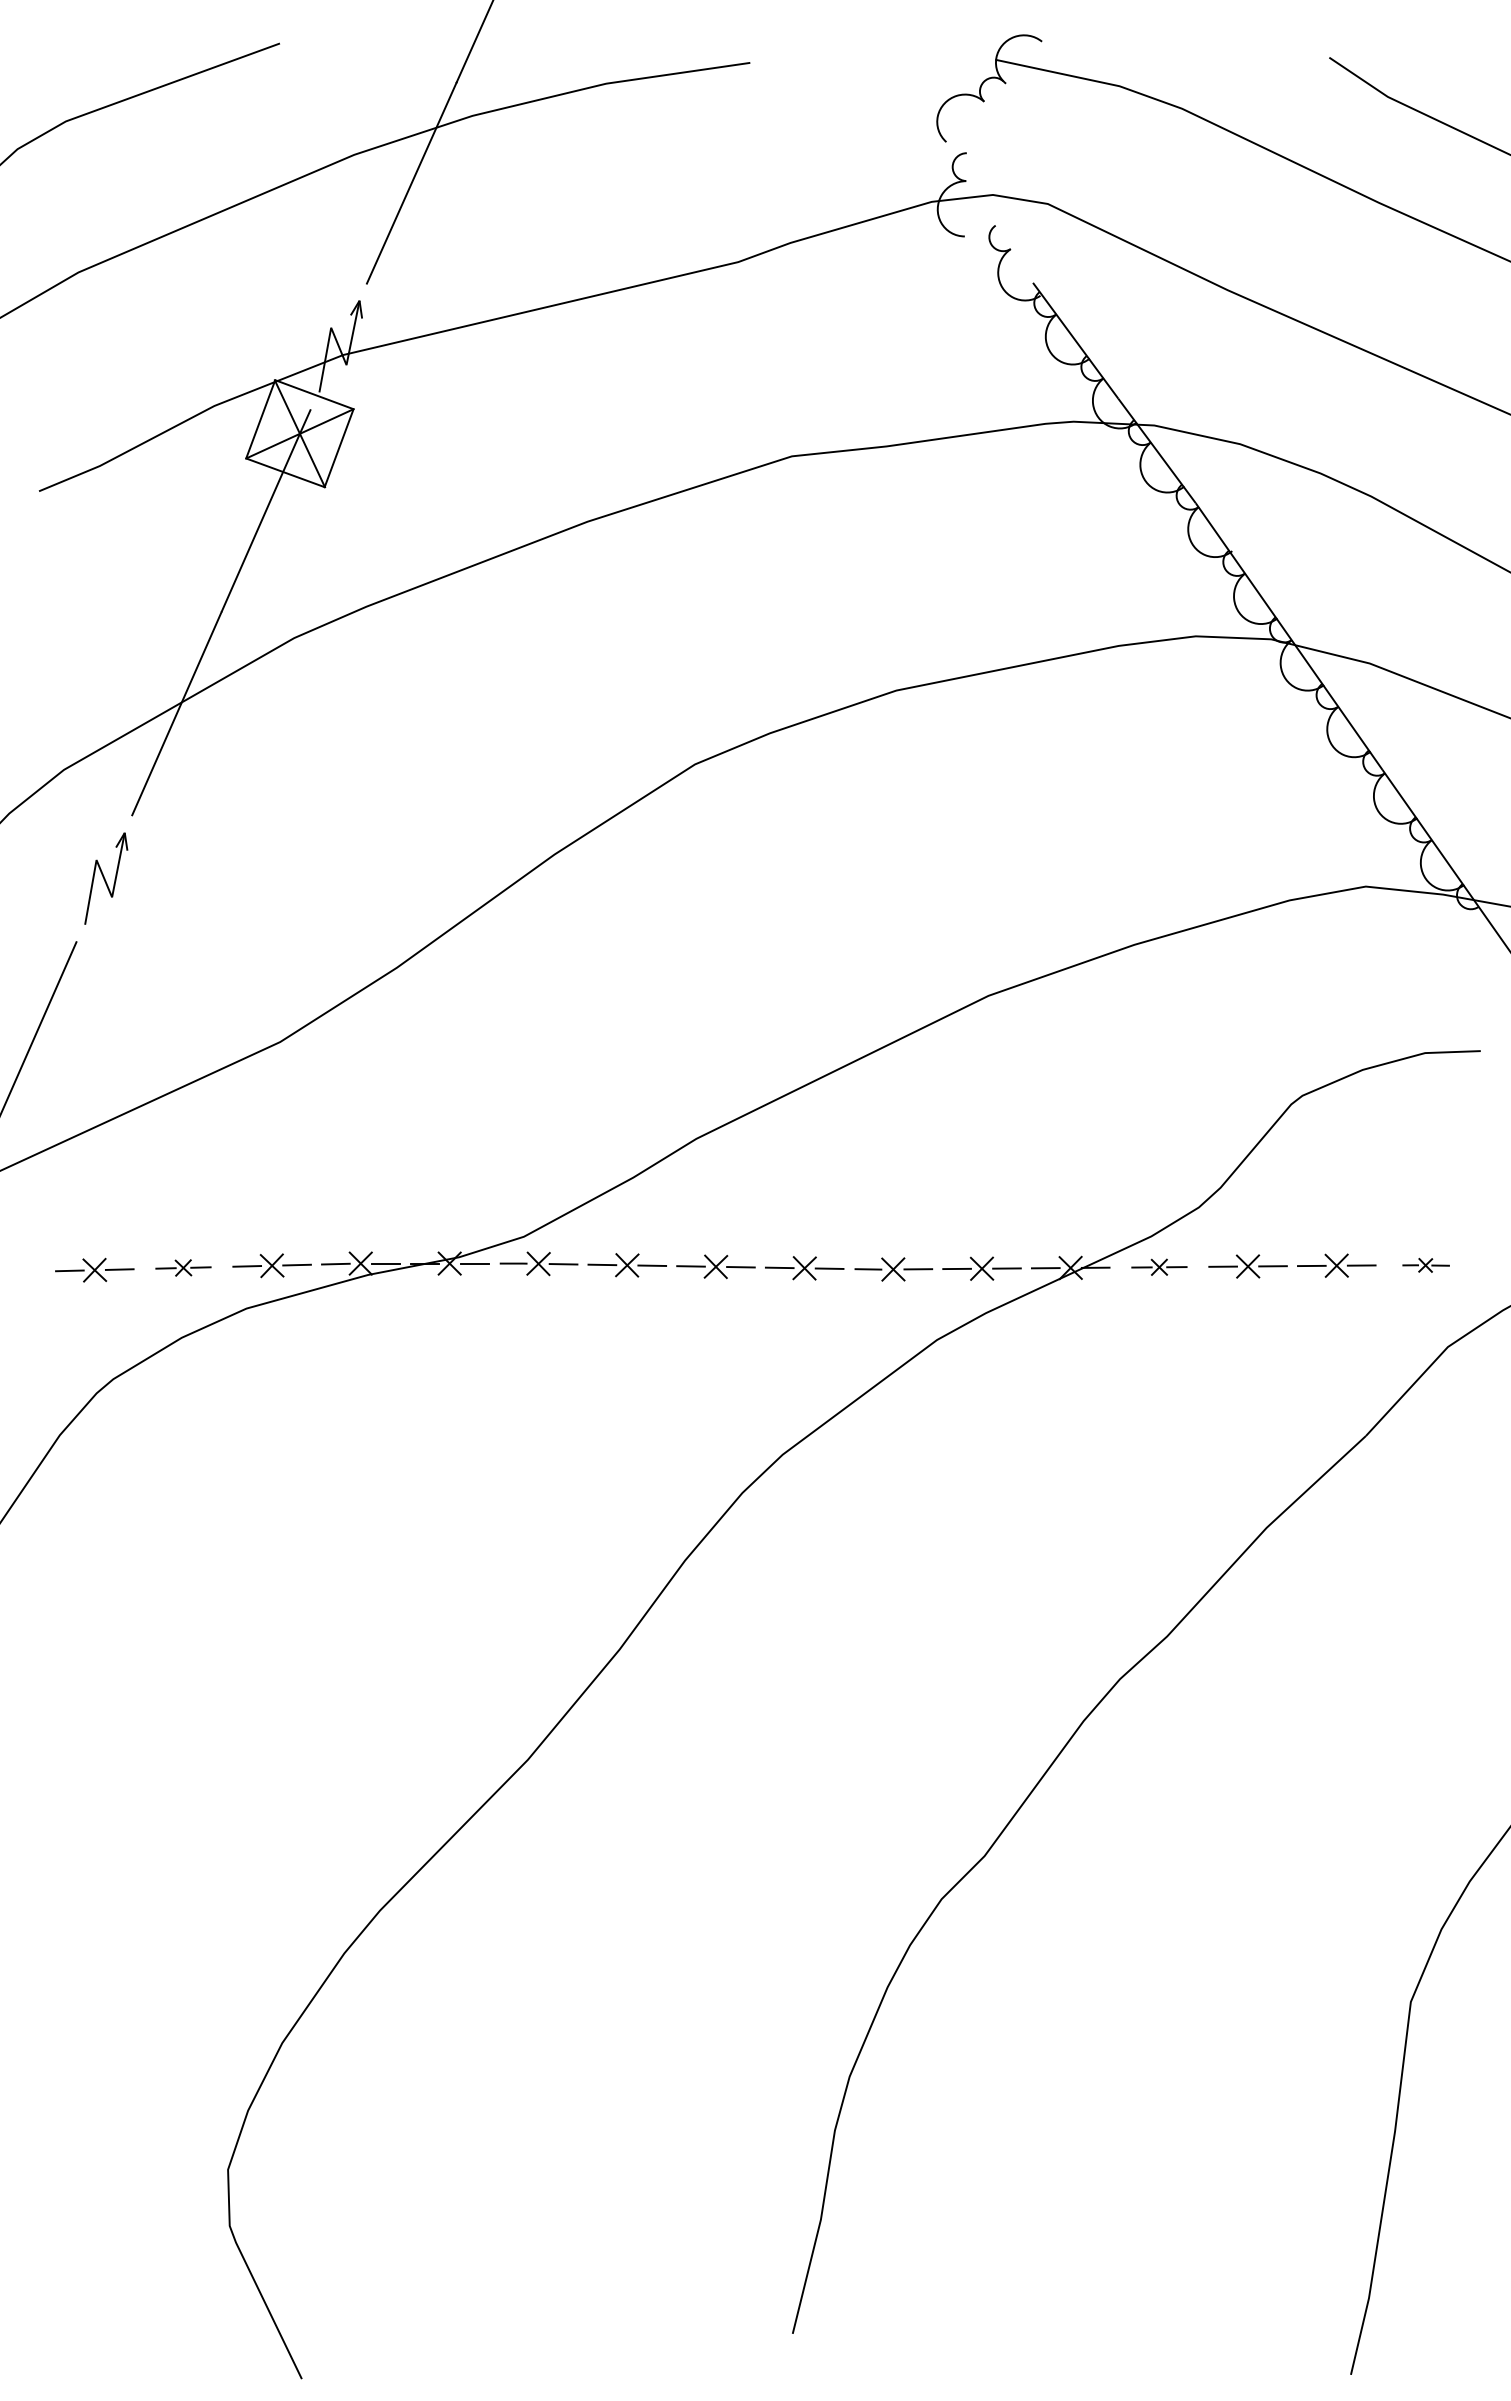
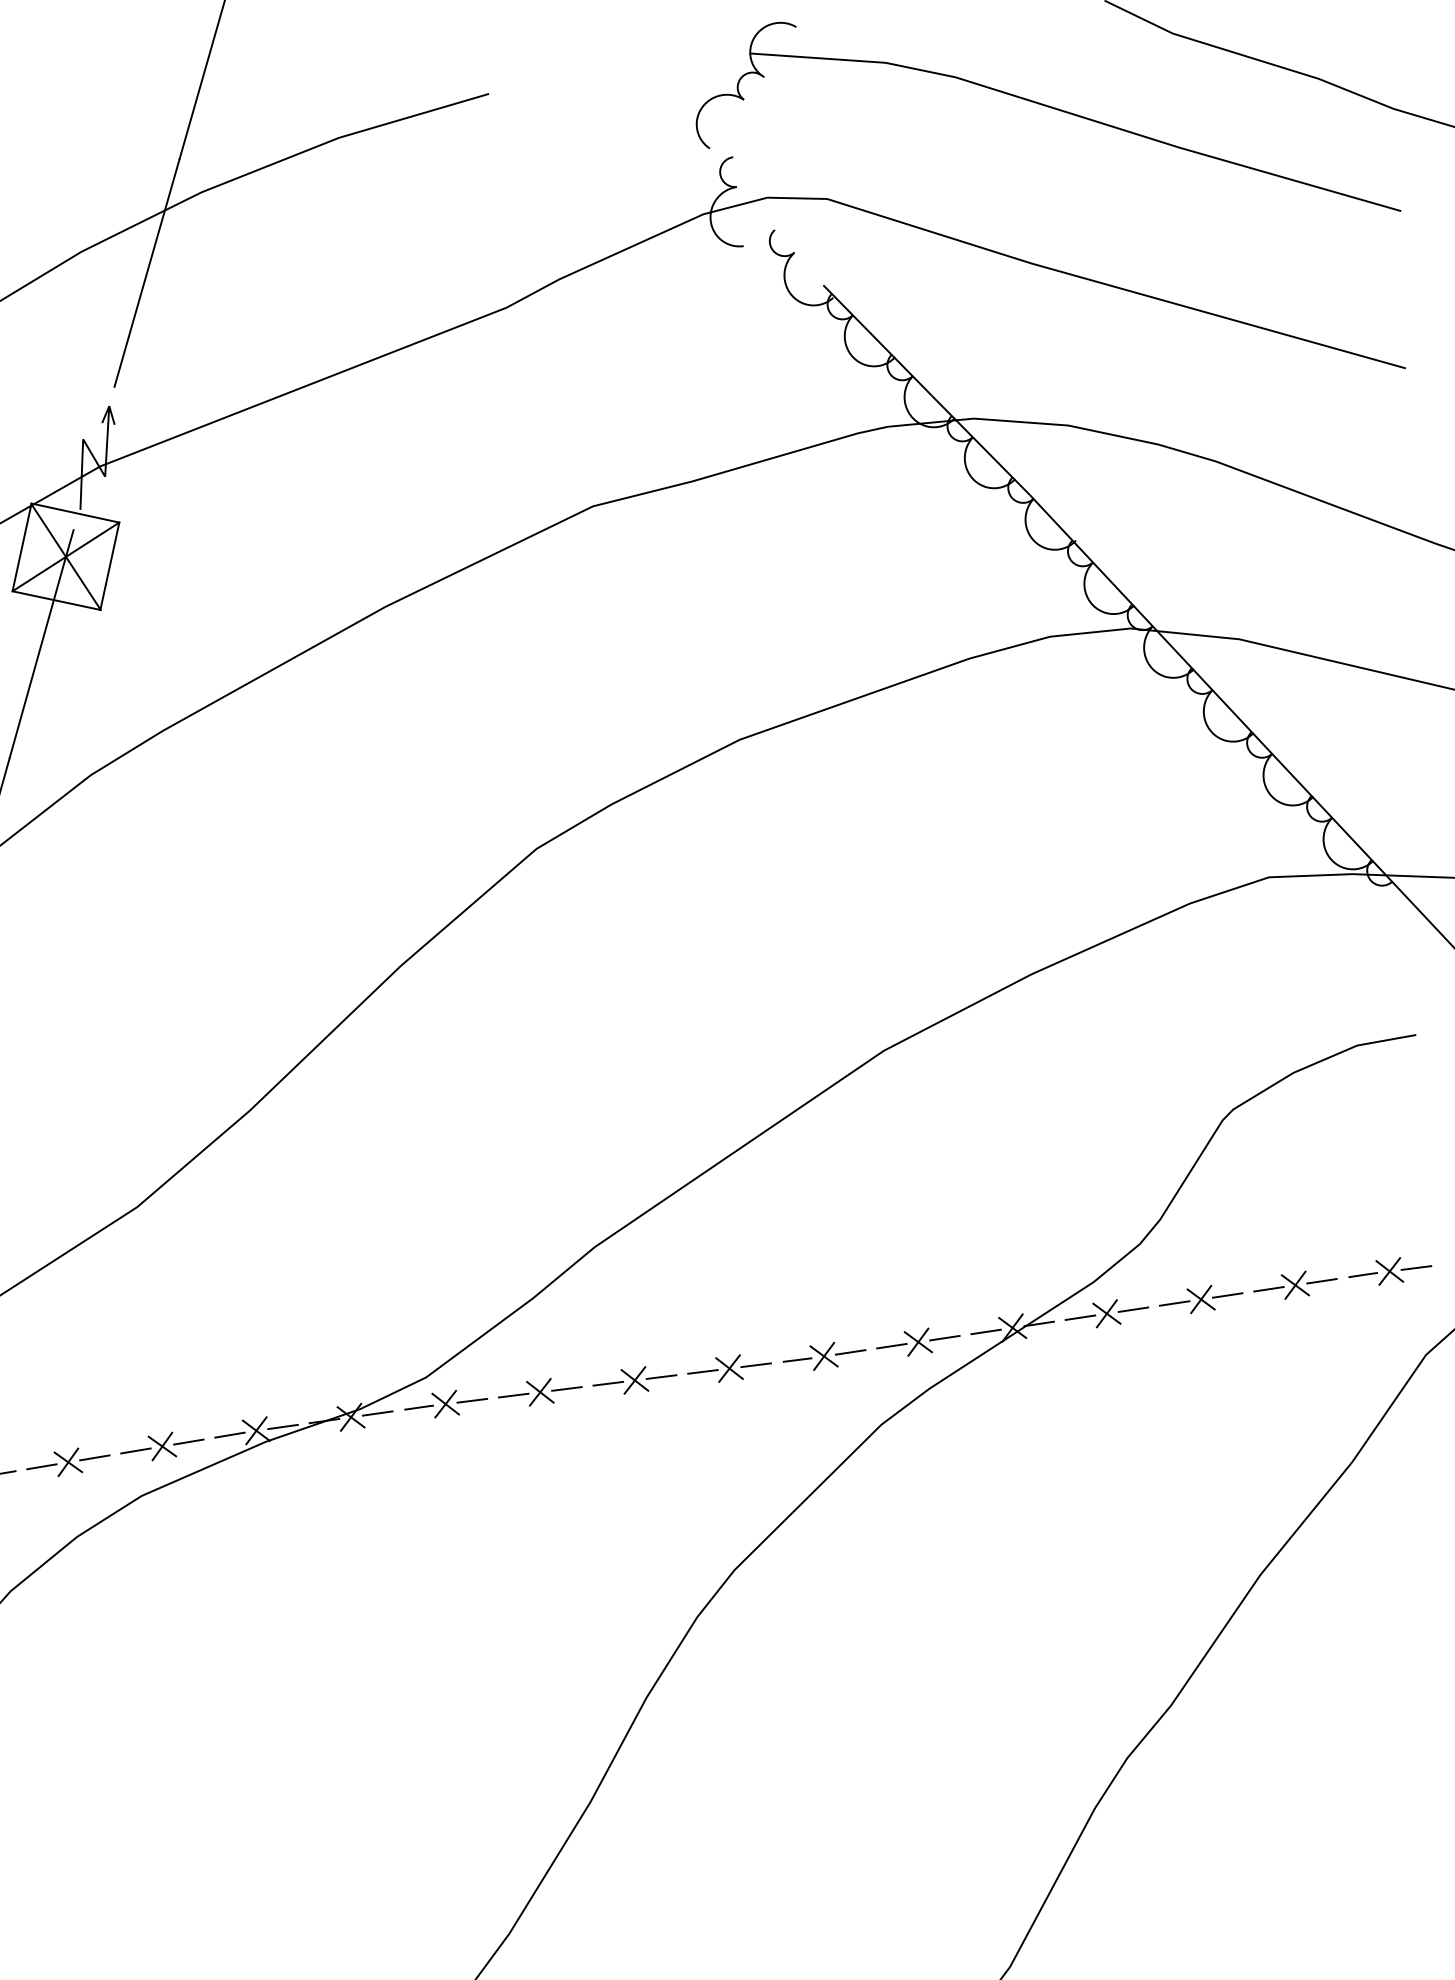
part: (1425, 1265) -> (1389, 1271), size x1.67
part: (183, 1267) -> (68, 1461), size x1.43
part: (1159, 1267) -> (1107, 1313), size x1.43

